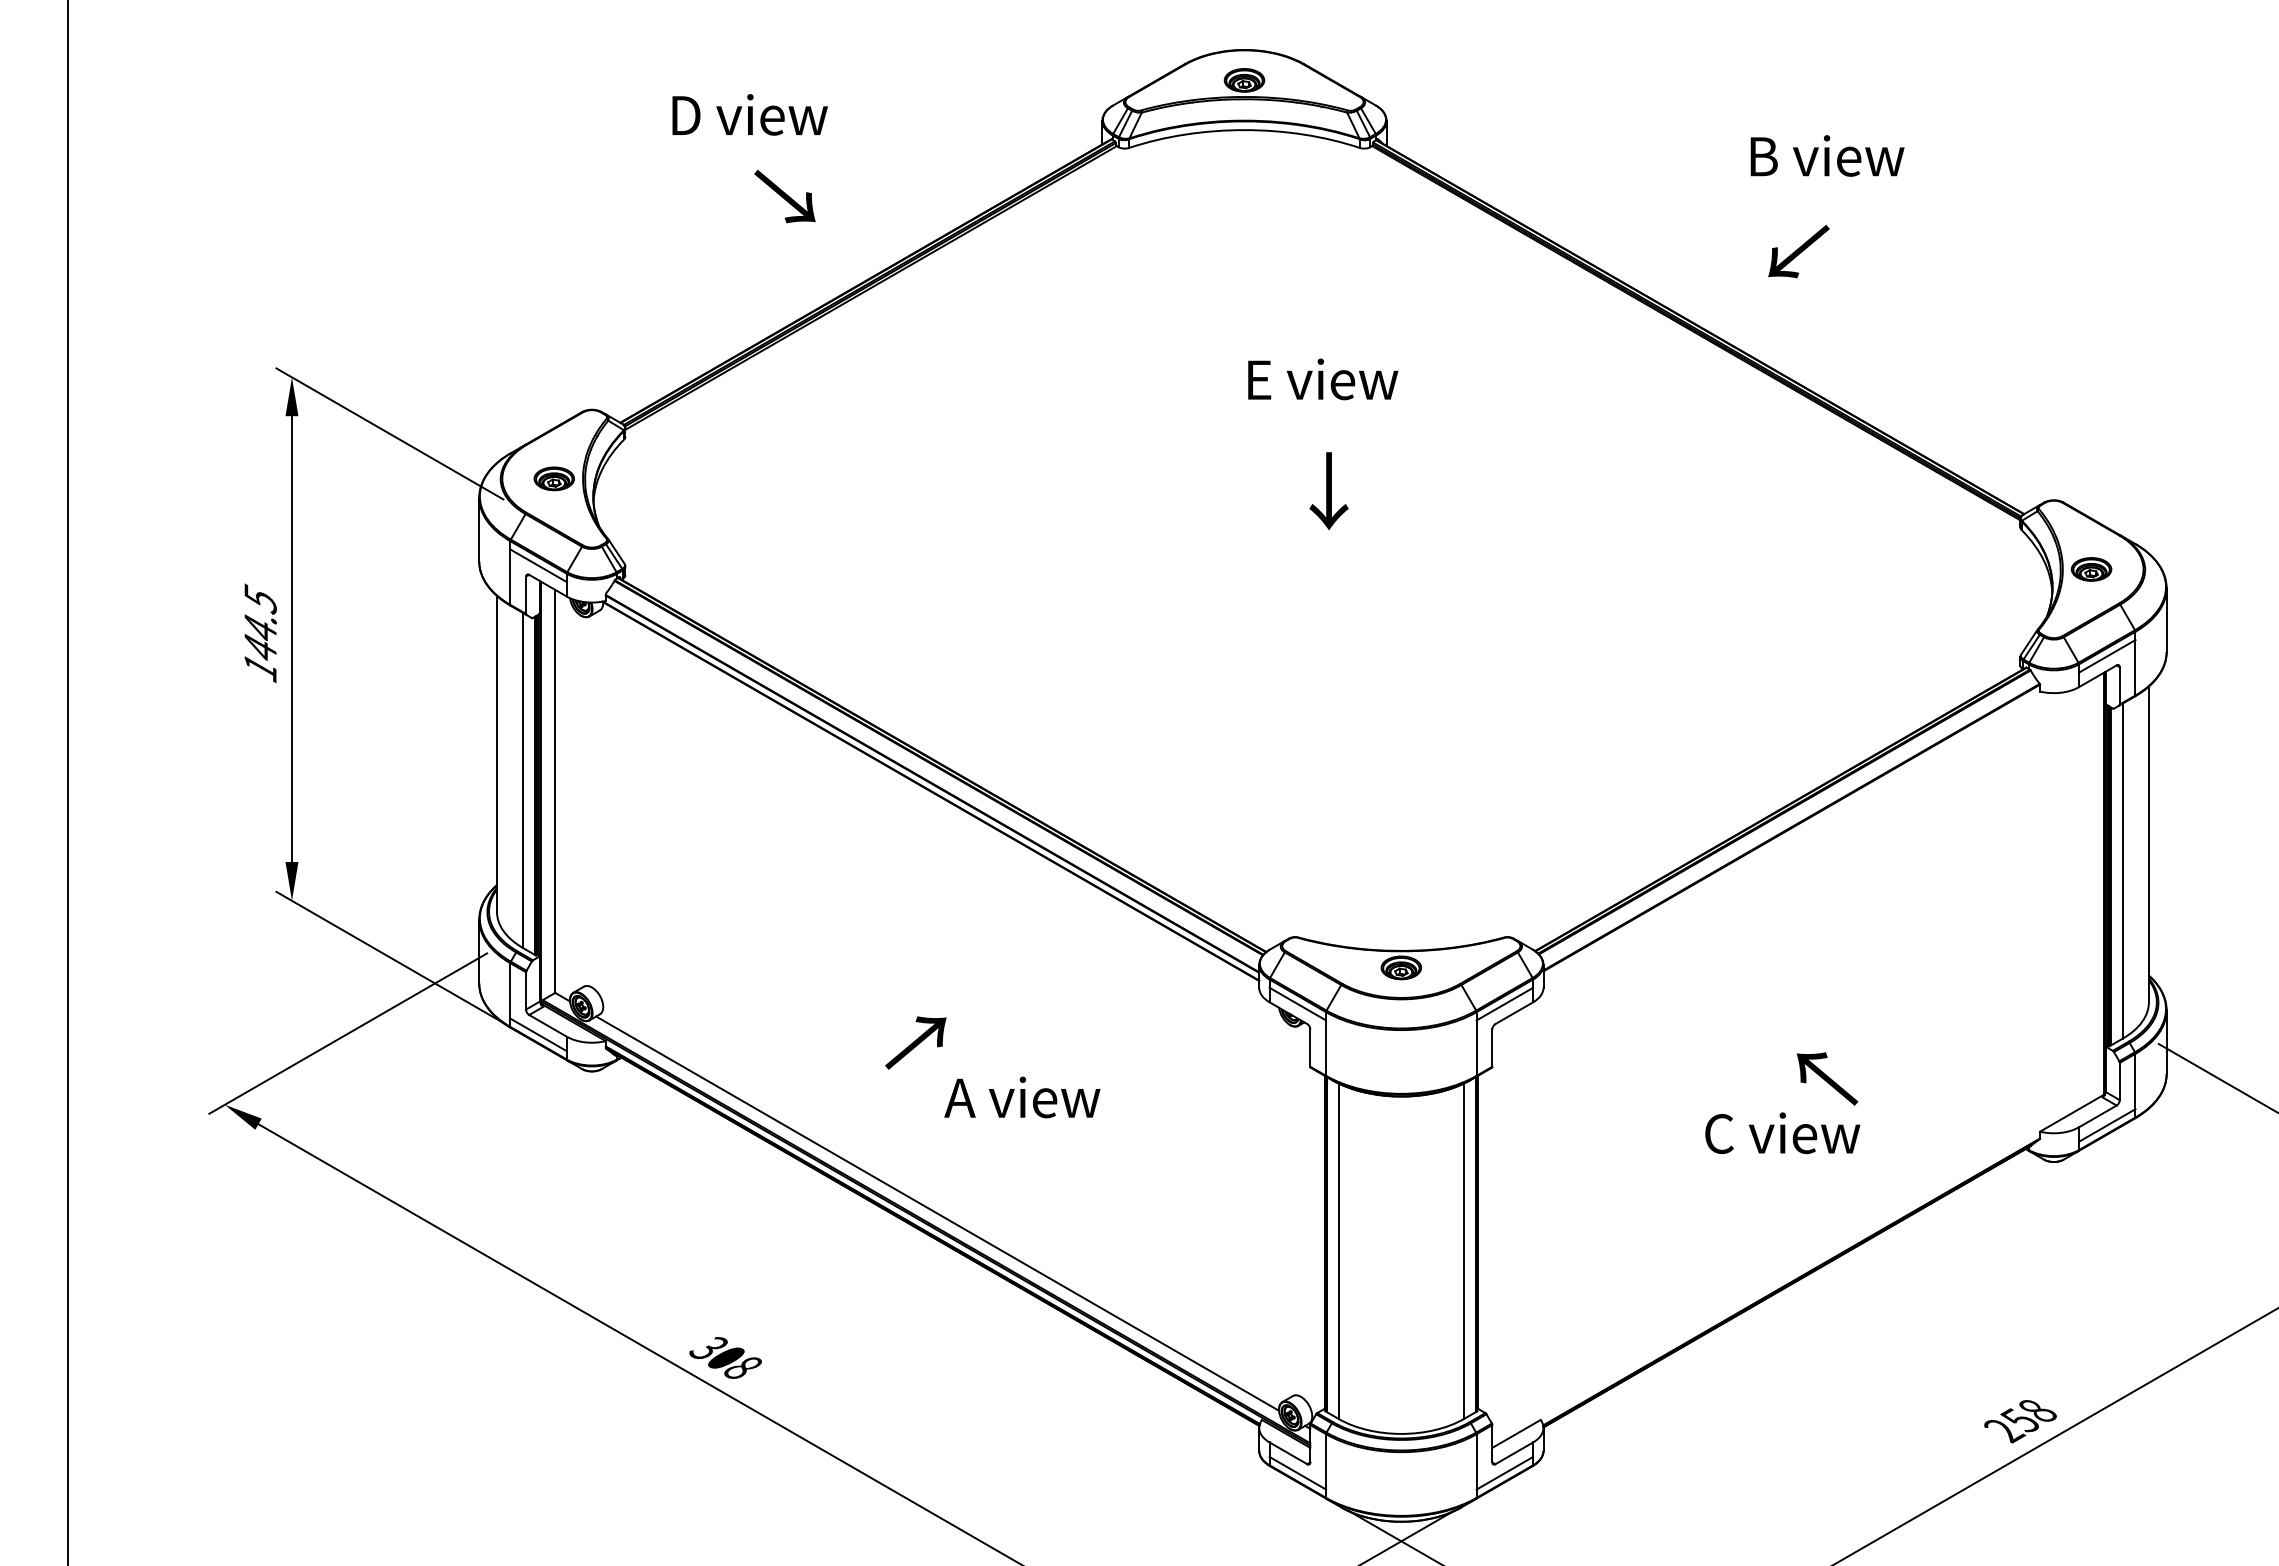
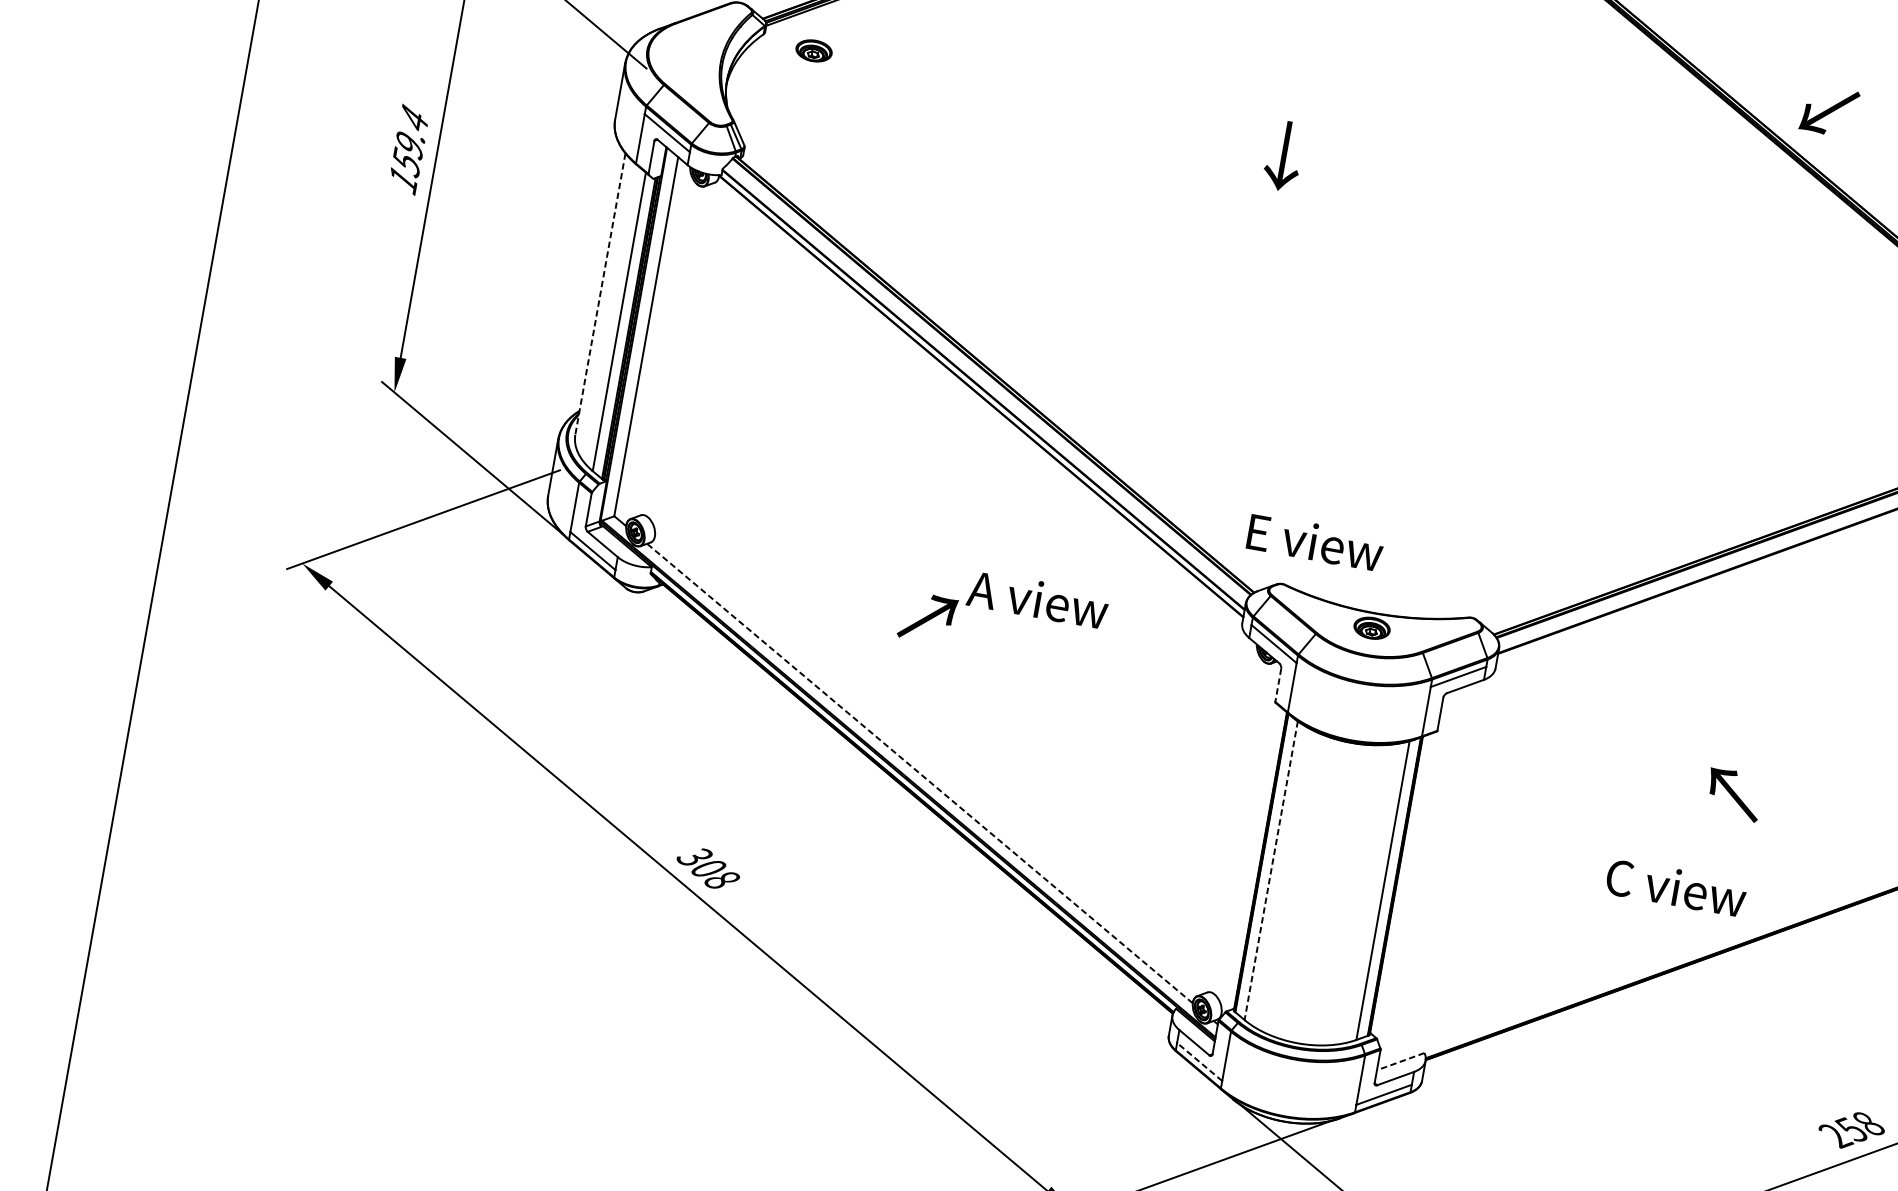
text: (1798, 251) -> (1829, 111), moved
text: (1323, 379) -> (1315, 542), moved
part: (553, 478) -> (813, 50), moved
text: (1328, 491) -> (1283, 156), moved
text: (260, 623) -> (410, 140), 144.5 -> 159.4
line: (496, 753) -> (600, 293), solid -> dashed
line: (1310, 1048) -> (1278, 685), solid -> dashed
text: (1022, 1097) -> (1038, 599), moved
text: (1782, 1133) -> (1676, 887), moved
line: (937, 1213) -> (919, 773), solid -> dashed
line: (1338, 1251) -> (1271, 870), solid -> dashed
line: (1516, 1433) -> (1400, 1061), solid -> dashed
line: (1297, 1473) -> (1199, 1062), solid -> dashed

